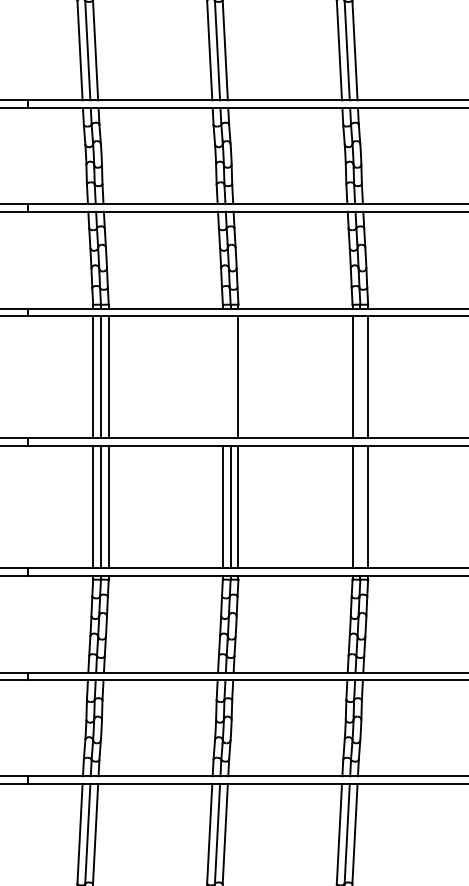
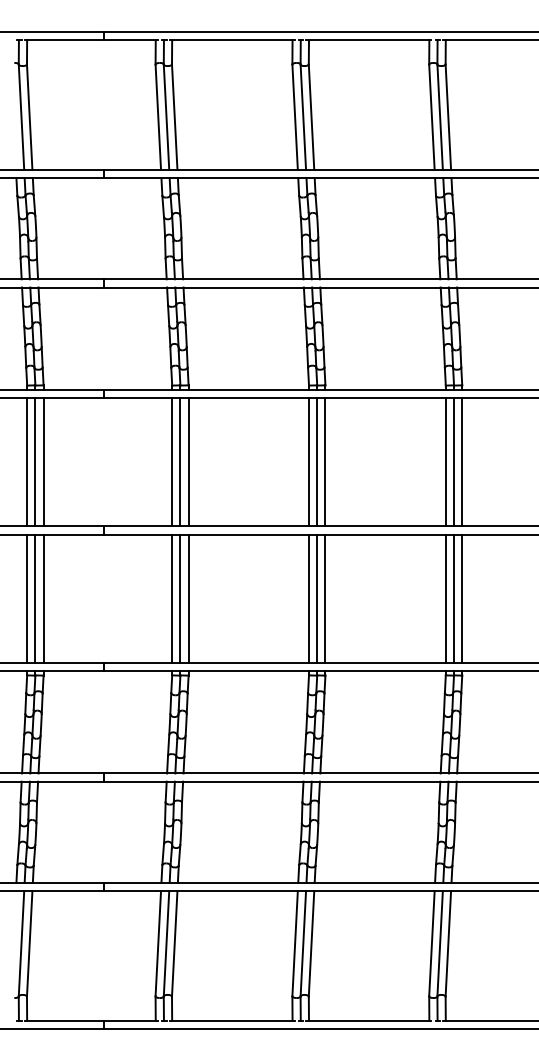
line: (223, 376) -> (309, 461), added
line: (230, 376) -> (317, 461), added
line: (360, 376) -> (454, 461), added
line: (360, 506) -> (454, 598), added

